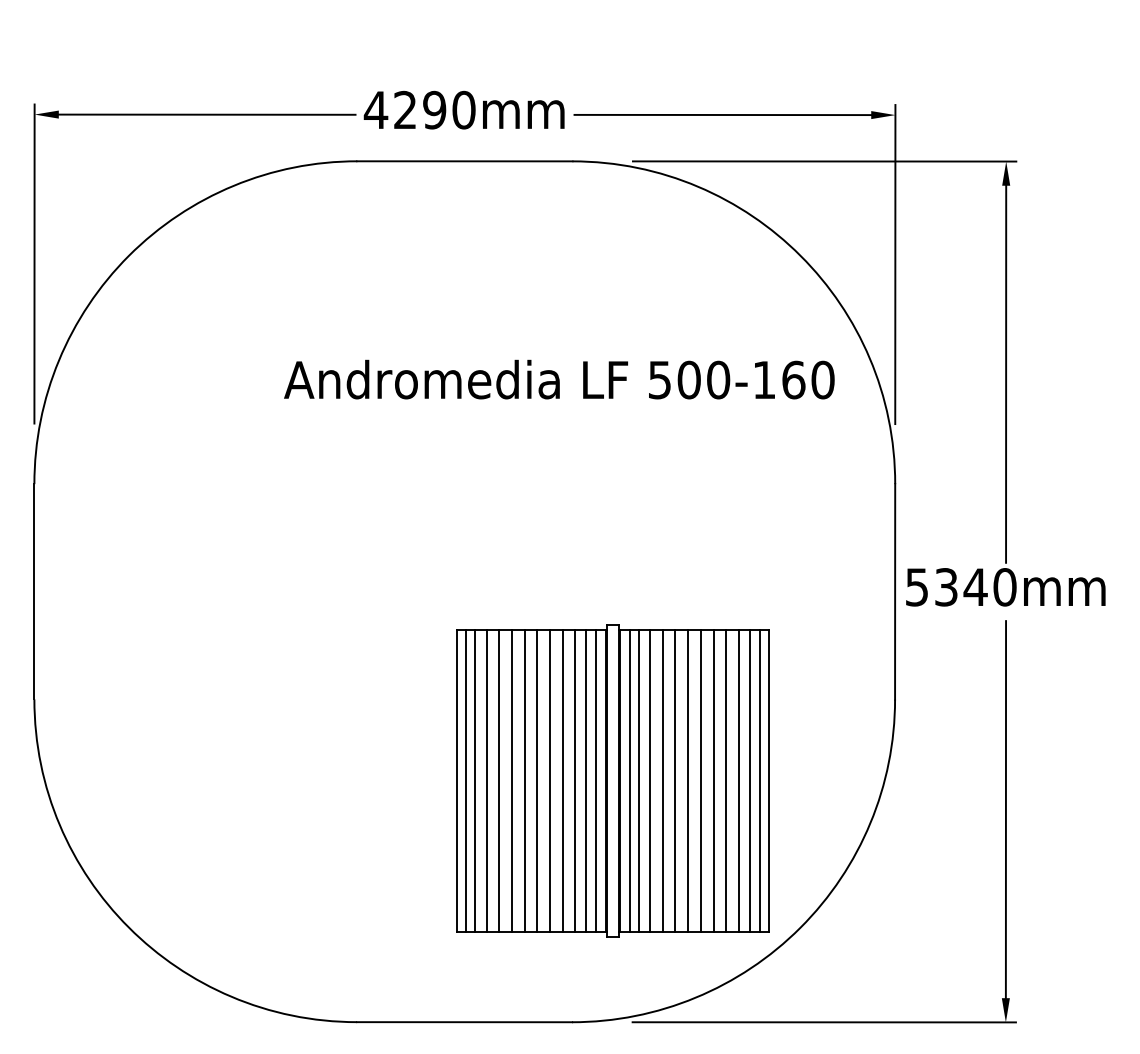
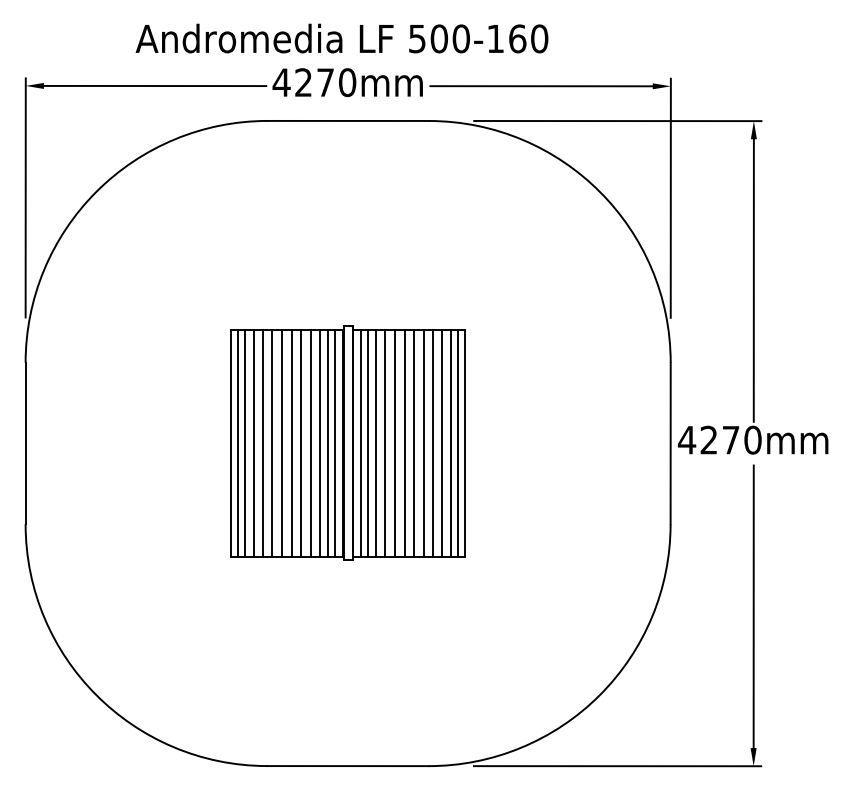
text: (434, 110) -> (325, 82), 4290mm -> 4270mm
text: (558, 379) -> (341, 38), moved
text: (946, 587) -> (709, 440), 5340mm -> 4270mm
part: (612, 779) -> (347, 442), moved

